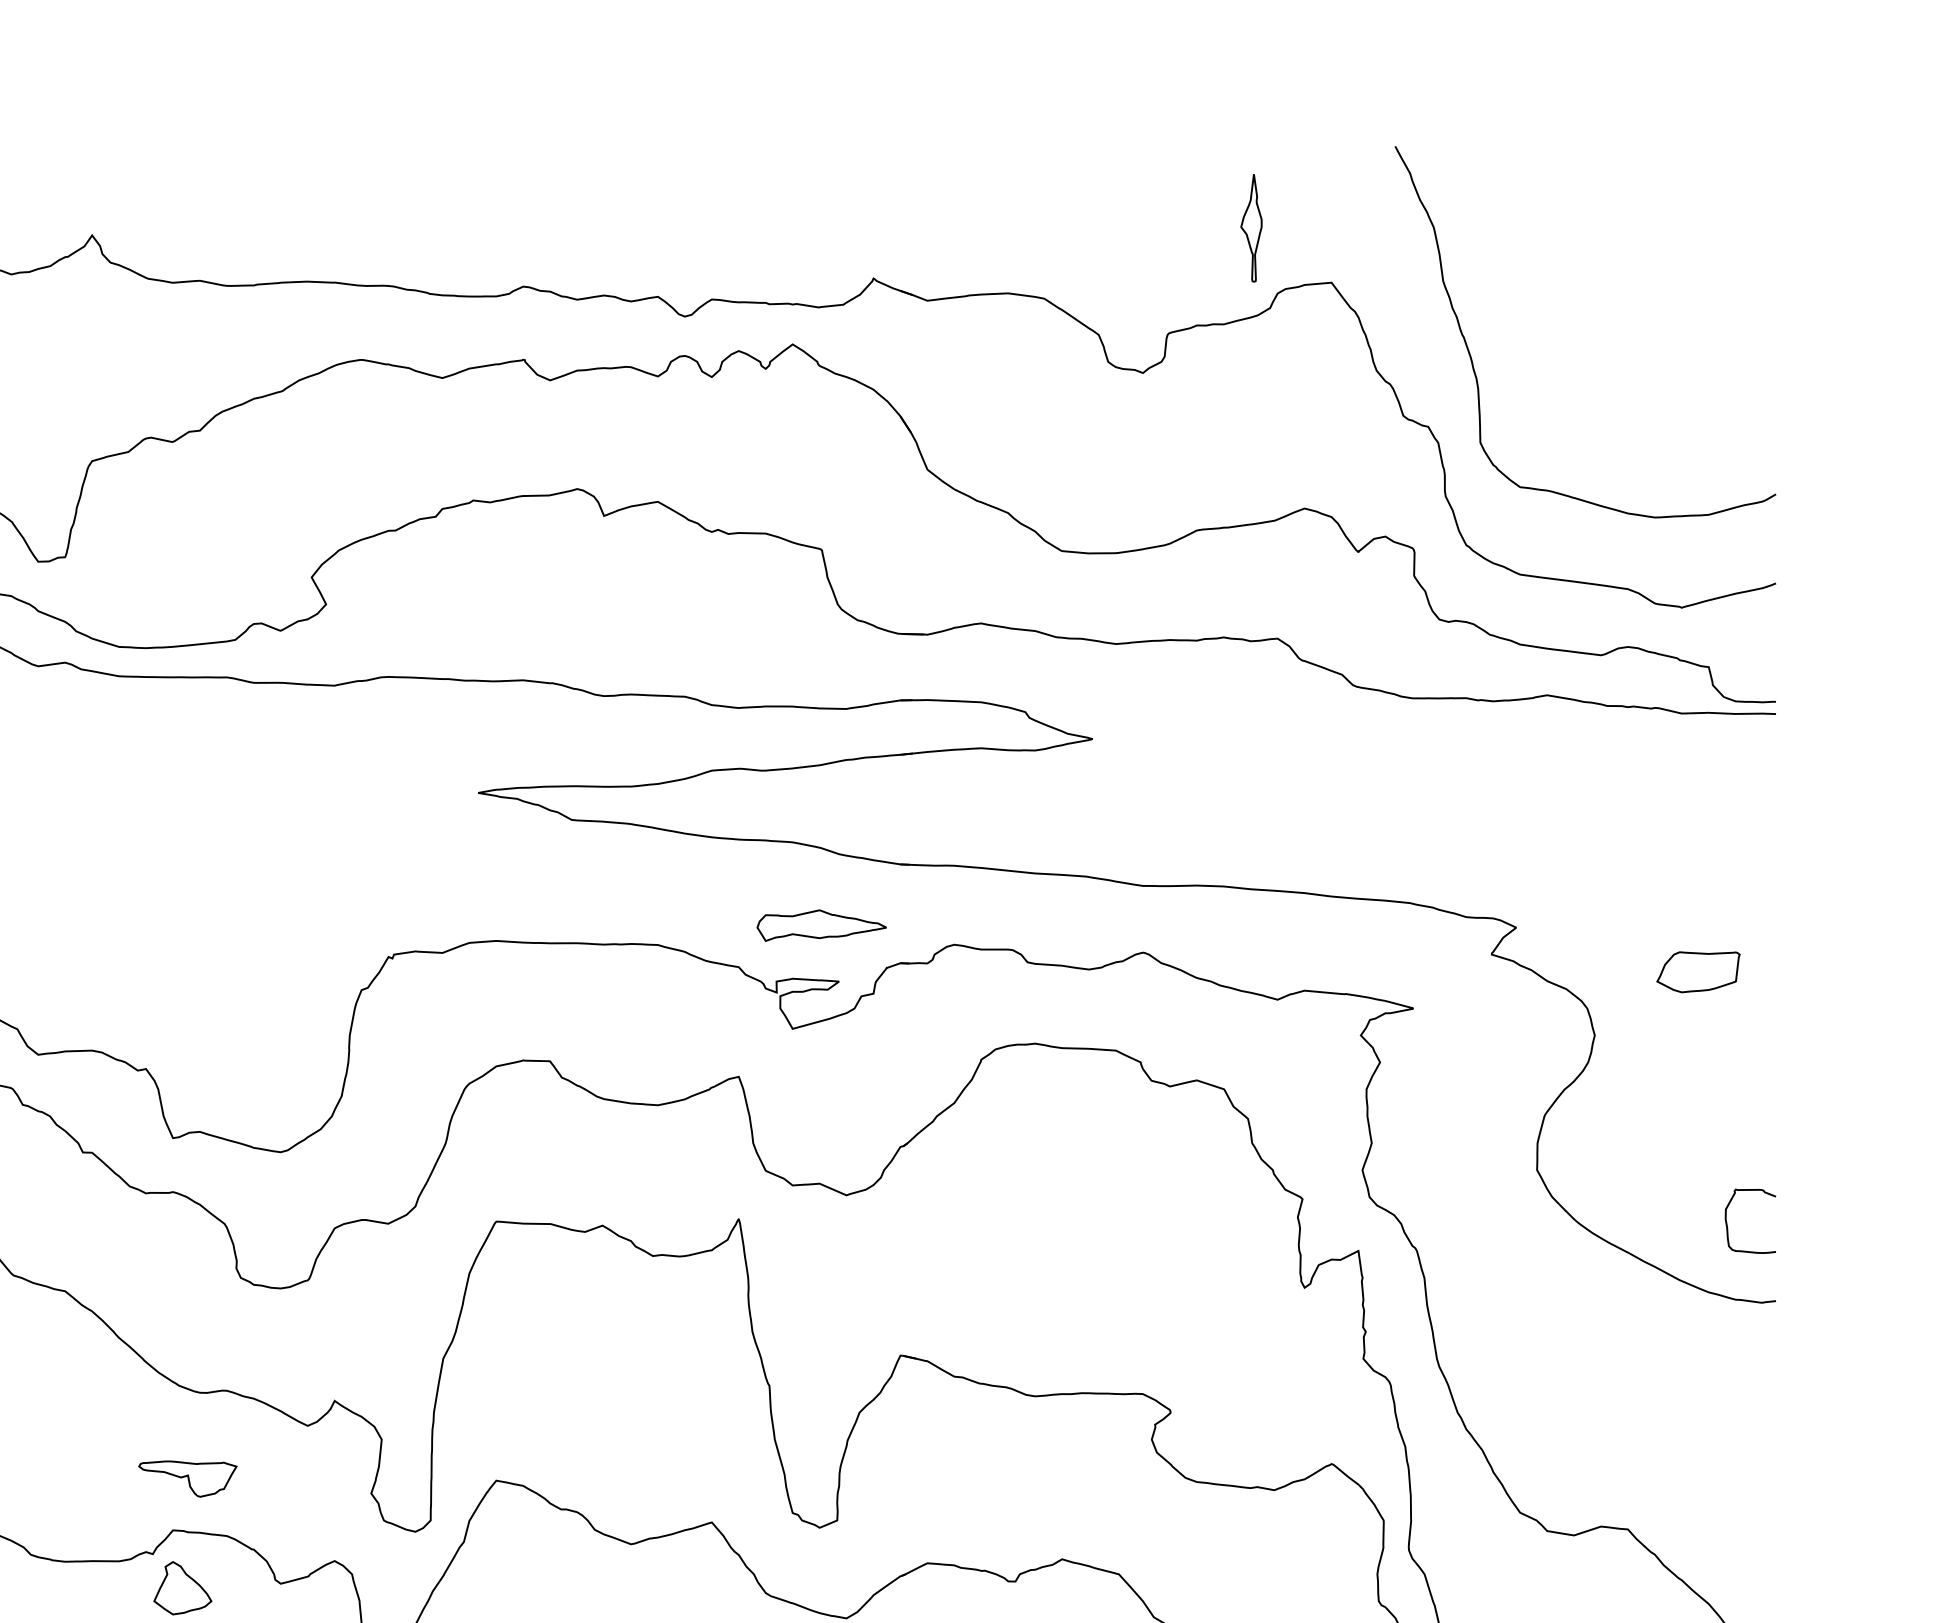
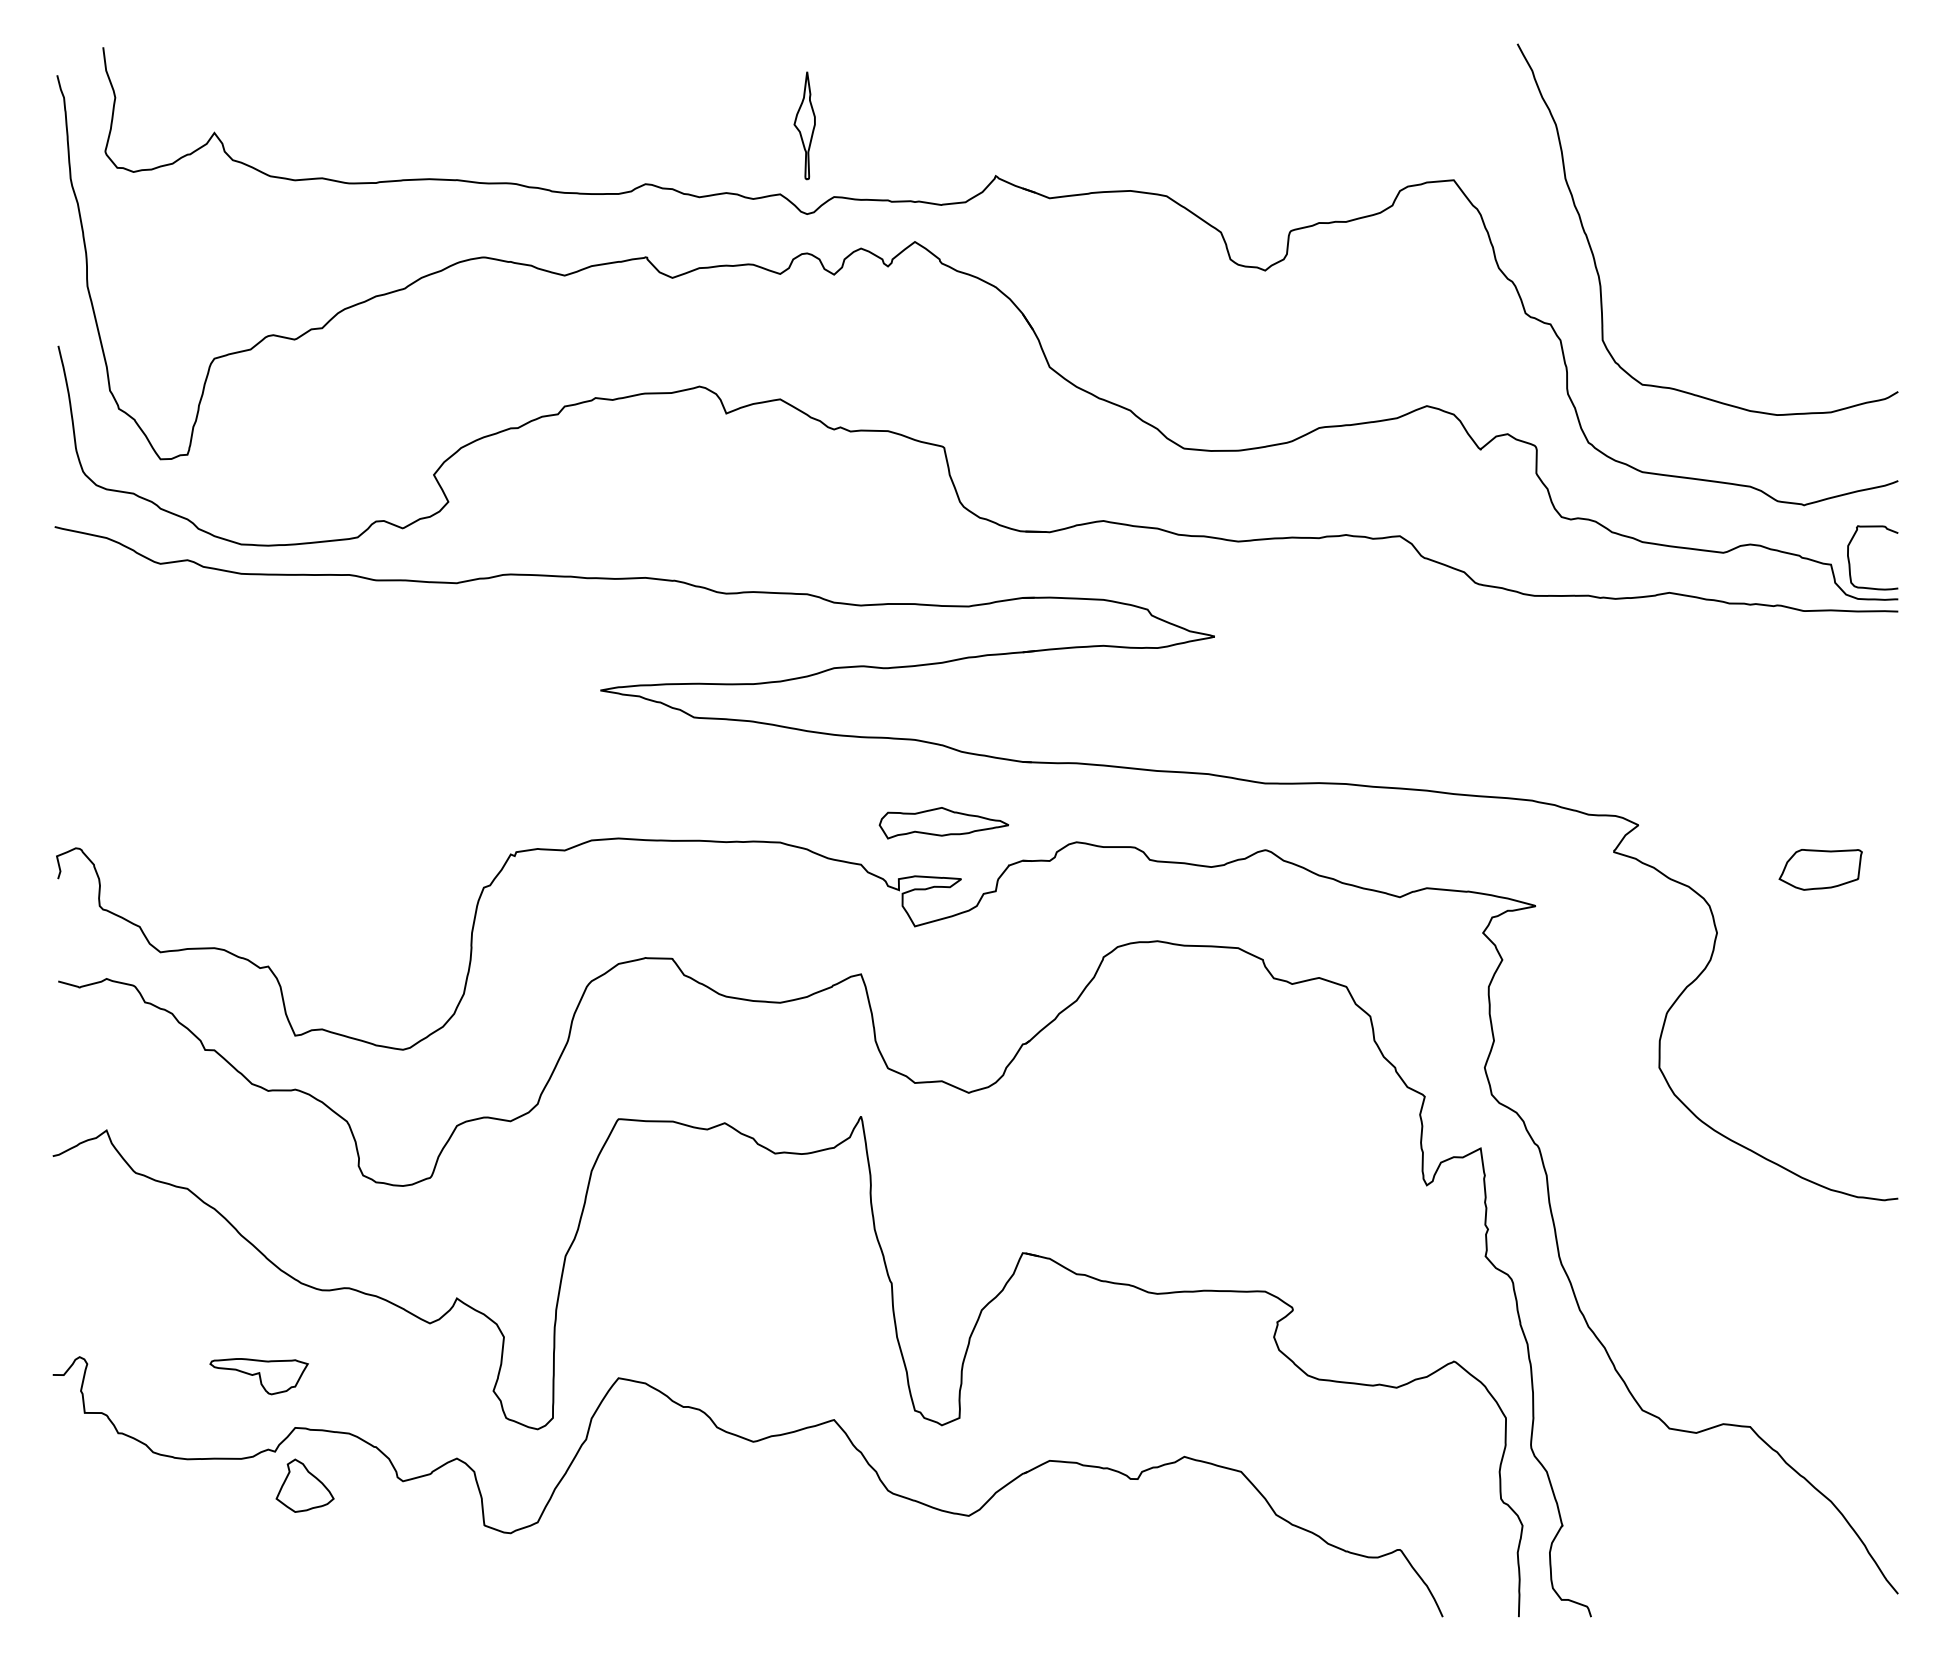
part: (1251, 227) -> (804, 125), moved
curve: (1728, 1226) -> (1850, 563), moved
part: (187, 1478) -> (258, 1376), moved

